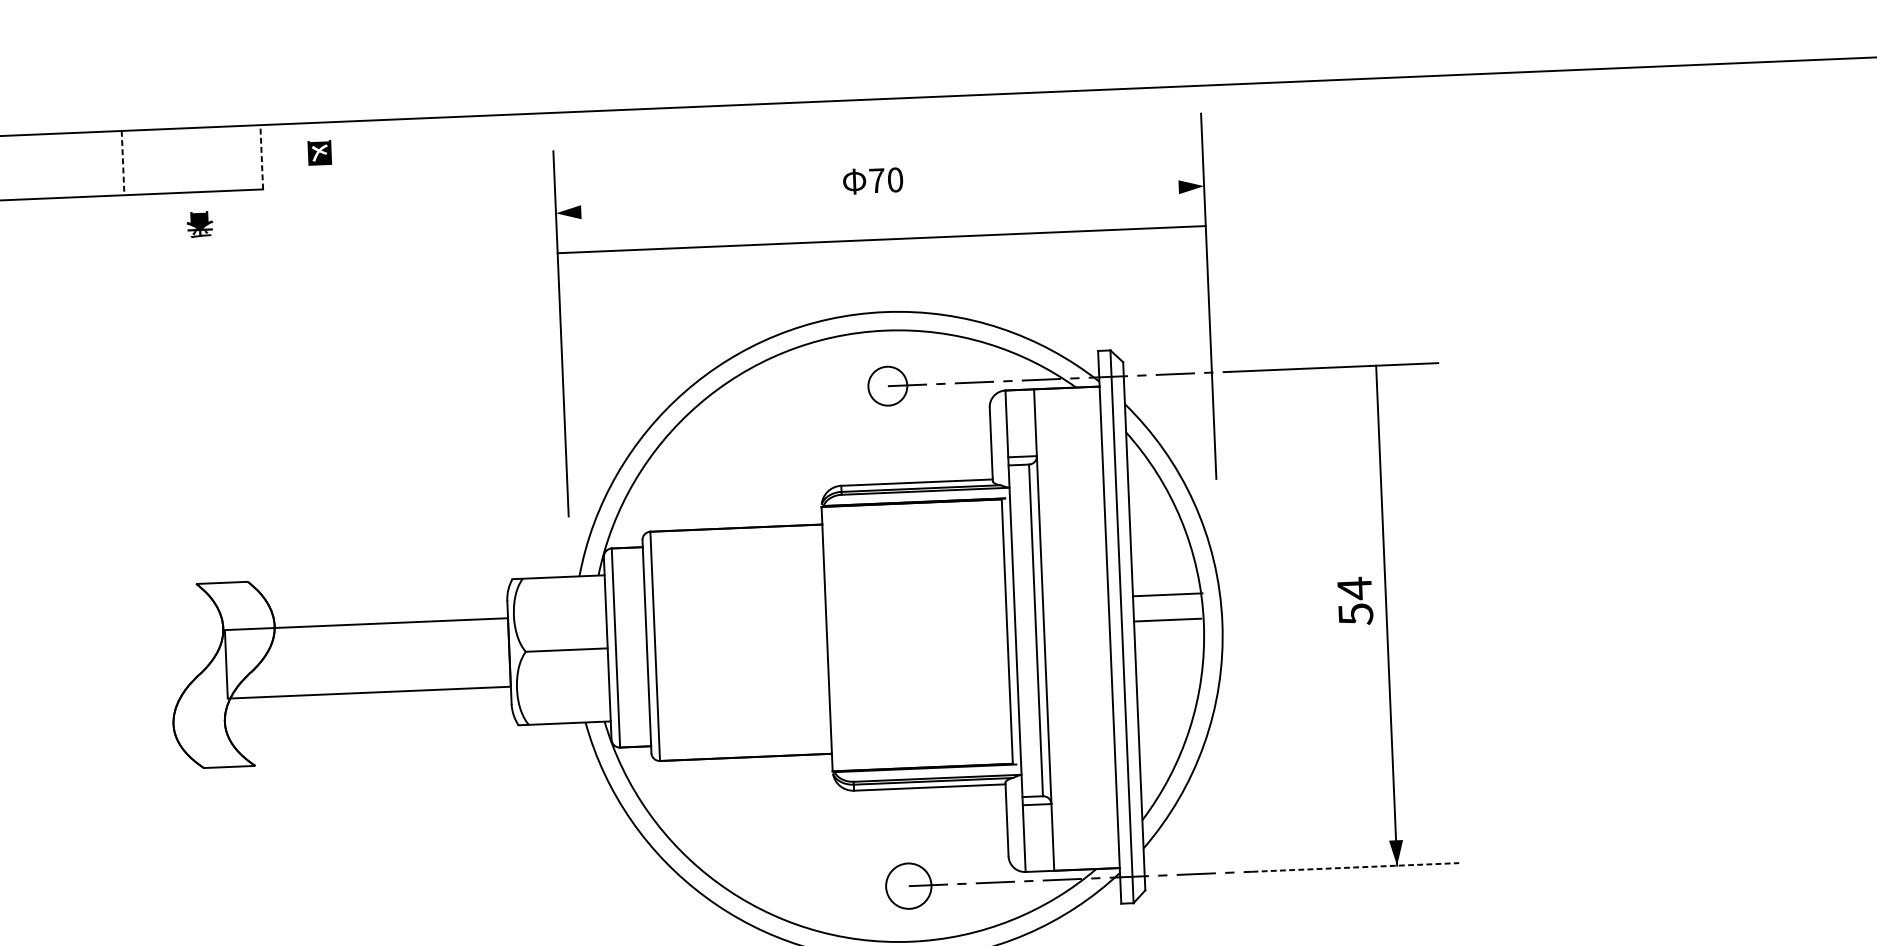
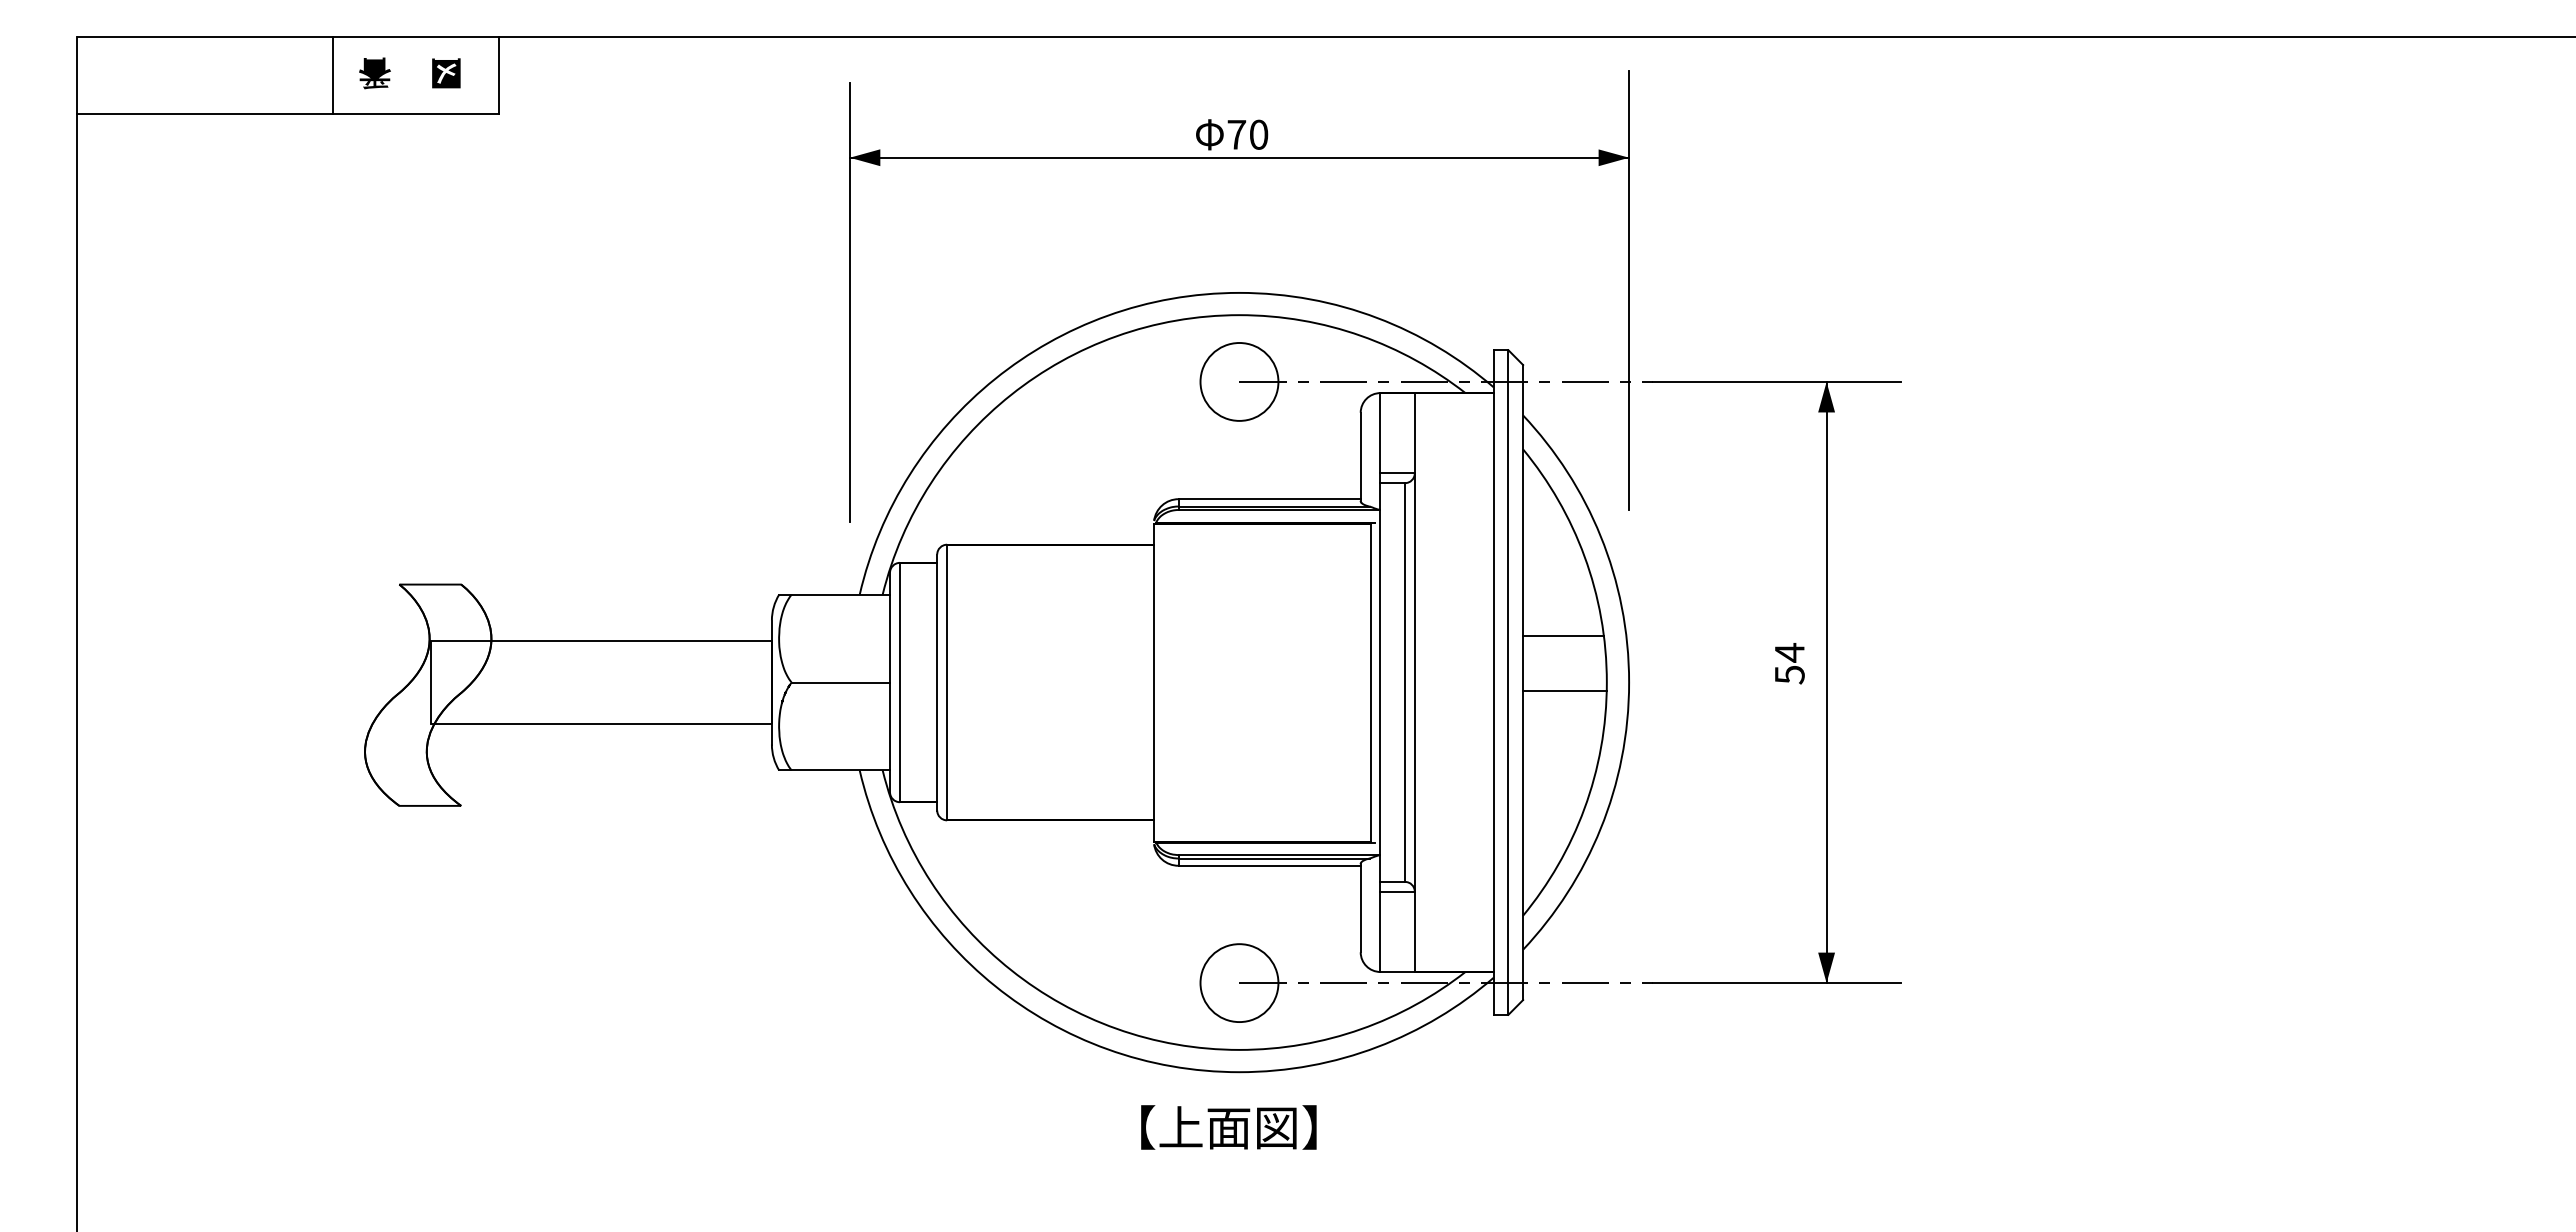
part: (319, 153) -> (446, 73), moved
line: (261, 157) -> (499, 75), dashed -> solid
line: (122, 162) -> (332, 75), dashed -> solid
part: (199, 224) -> (374, 73), moved
line: (881, 239) -> (1239, 157), moved
fill: (1376, 377) -> (1826, 396), added
circle: (887, 385) -> (1239, 381), size x1.67
line: (1167, 594) -> (1564, 691), moved
part: (1355, 601) -> (1789, 663), size x0.71
line: (1167, 619) -> (1563, 635), moved
line: (1356, 867) -> (1777, 983), dashed -> solid
circle: (908, 886) -> (1239, 983), size x1.43

